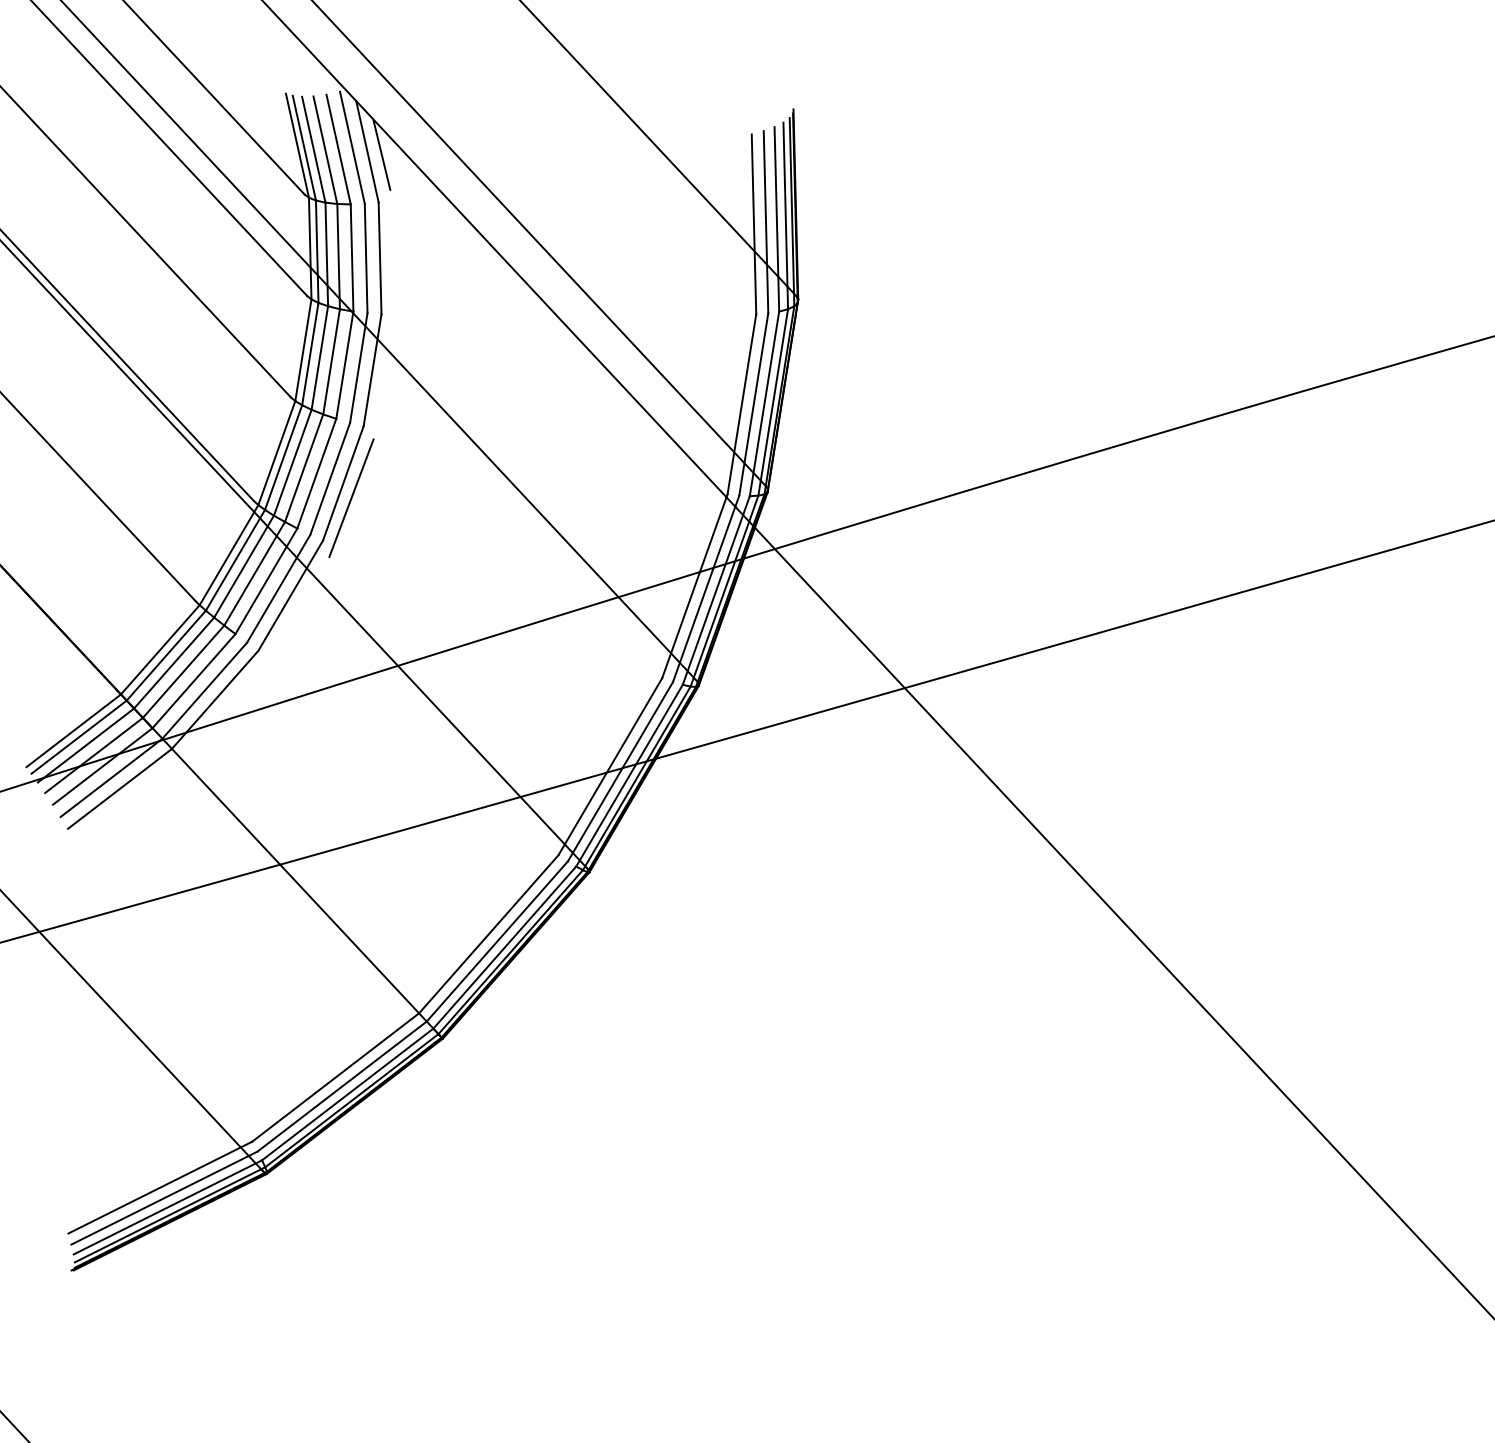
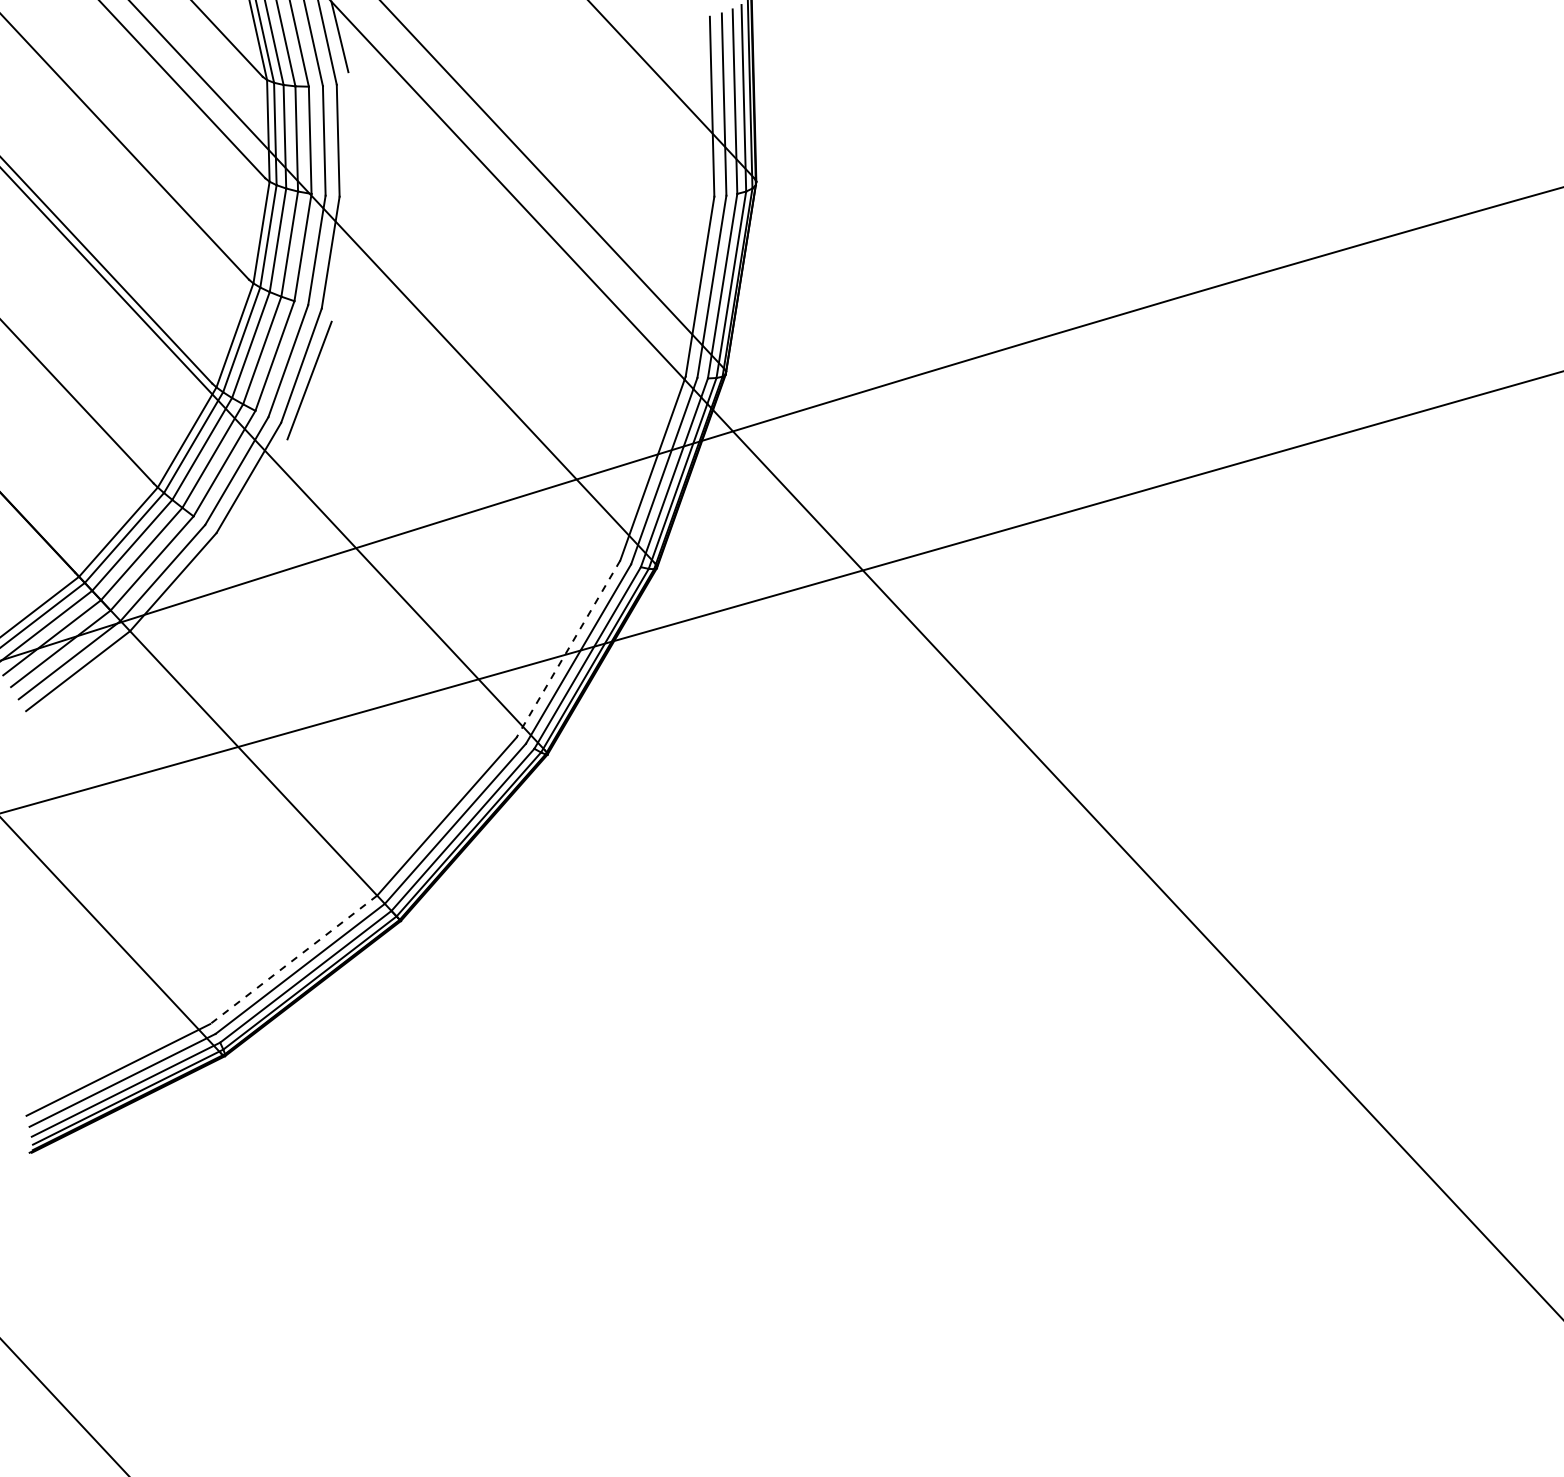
line: (610, 767) -> (568, 649), solid -> dashed
line: (335, 1078) -> (293, 960), solid -> dashed

